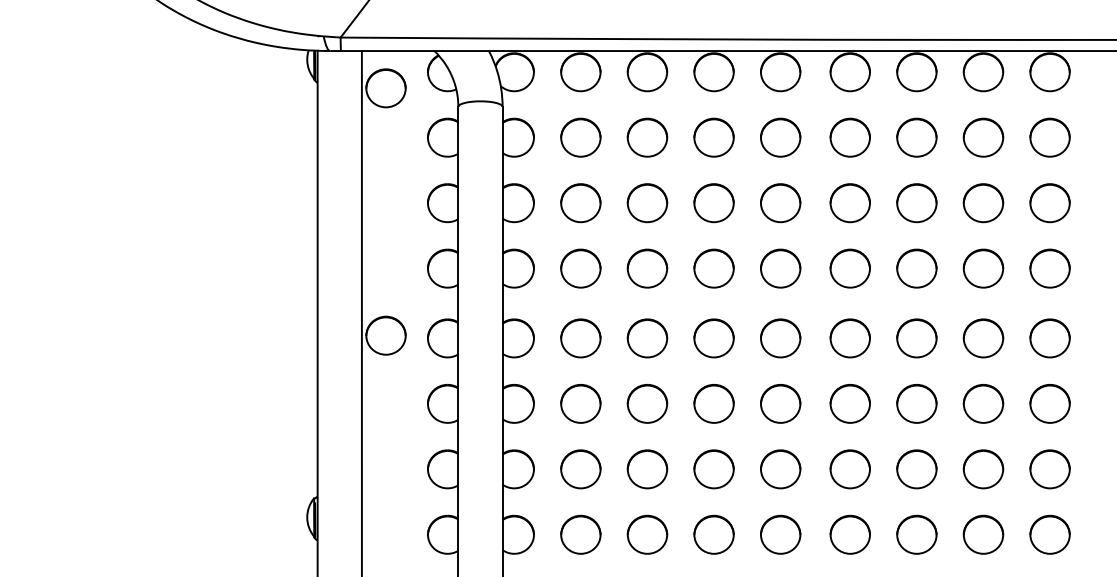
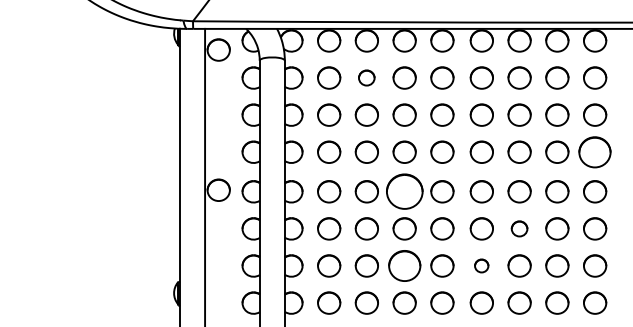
part: (646, 136) -> (366, 77), size x0.7
part: (1050, 267) -> (595, 151), size x1.4
part: (713, 337) -> (404, 191), size x1.6
part: (916, 403) -> (519, 228), size x0.7
part: (713, 468) -> (404, 265), size x1.4
part: (849, 468) -> (481, 265), size x0.6

